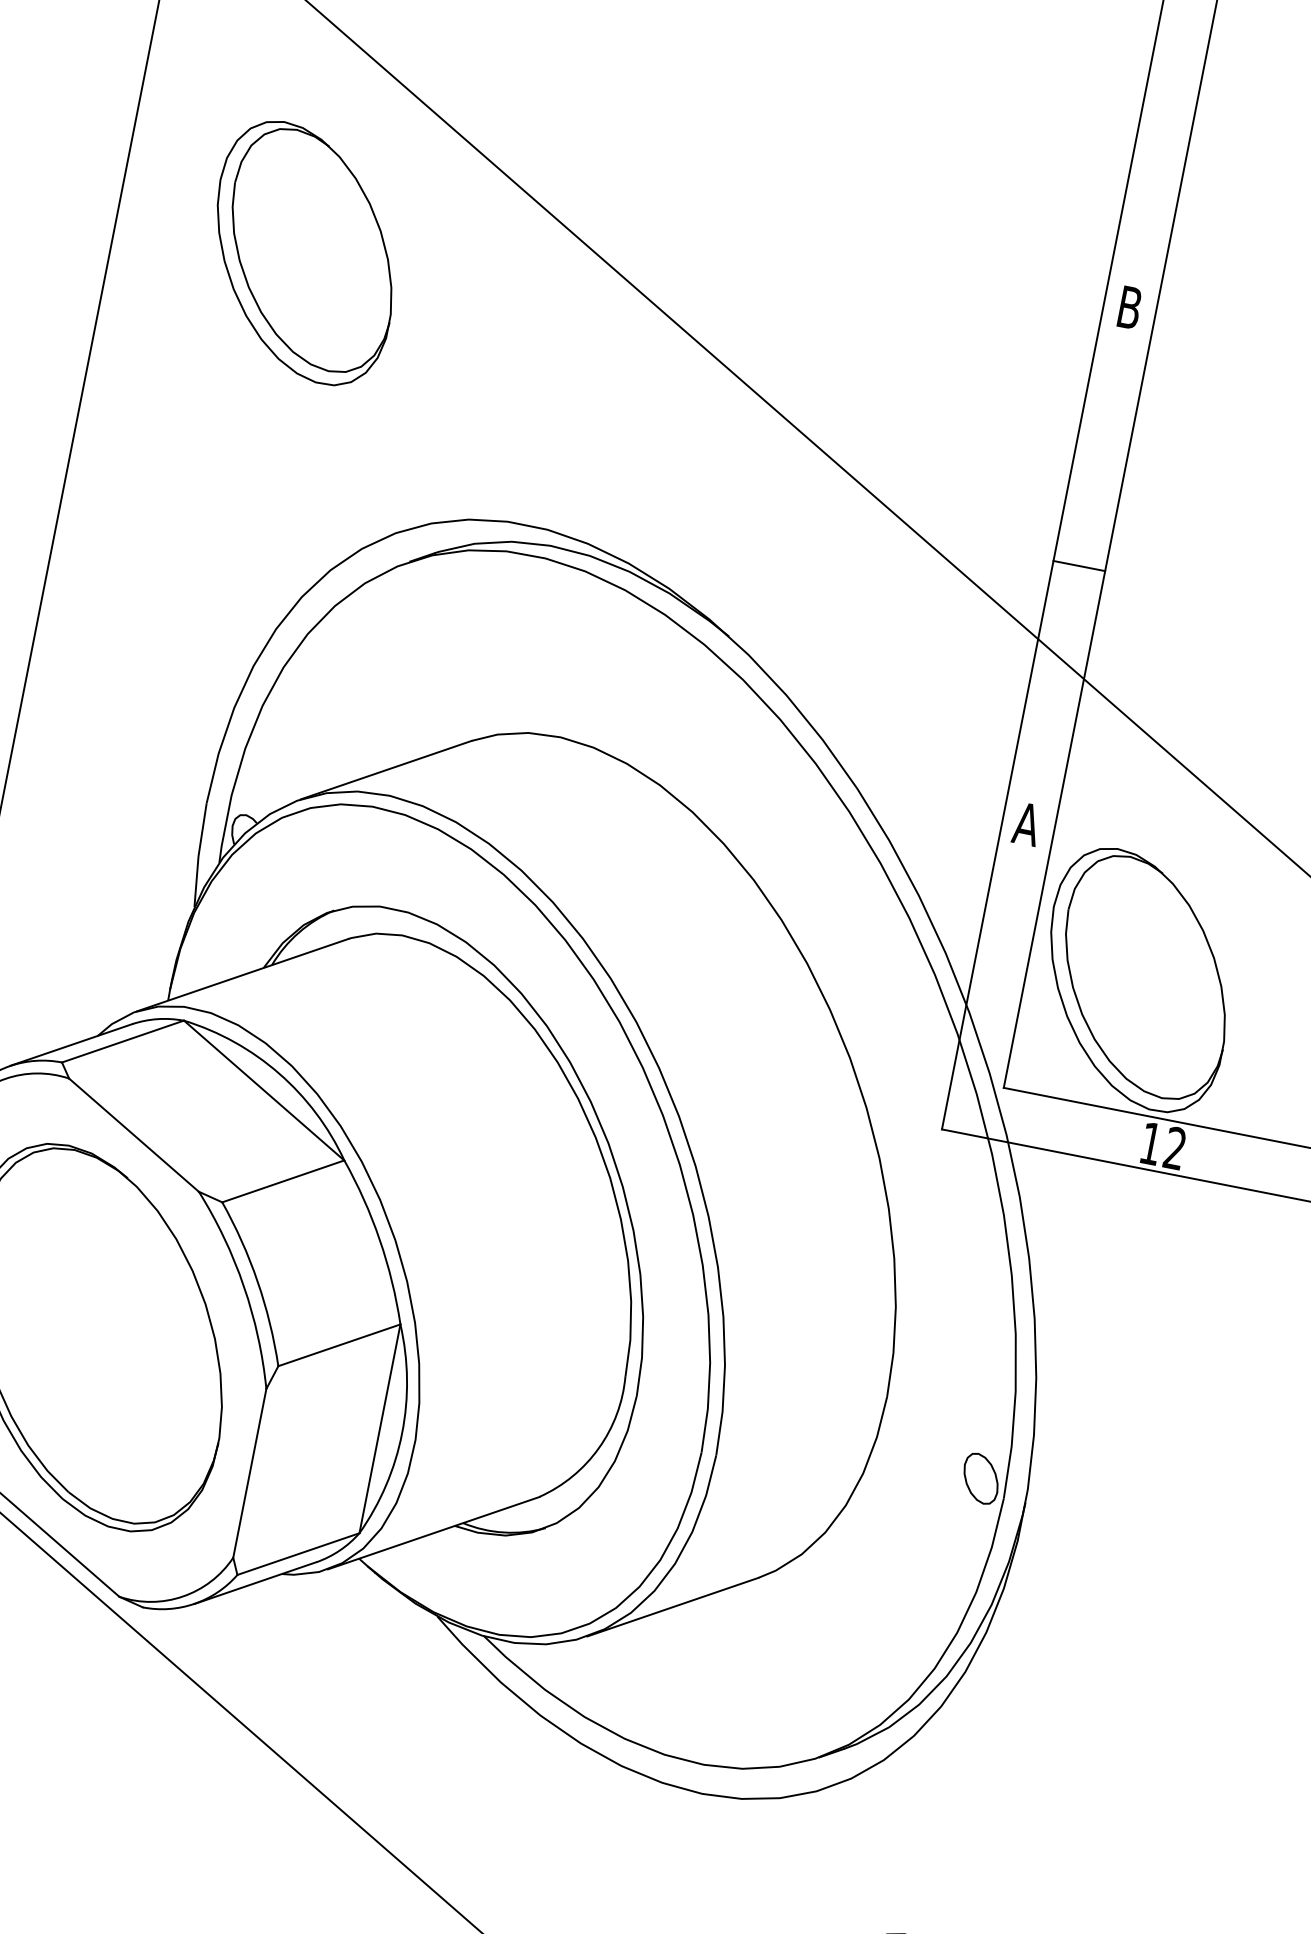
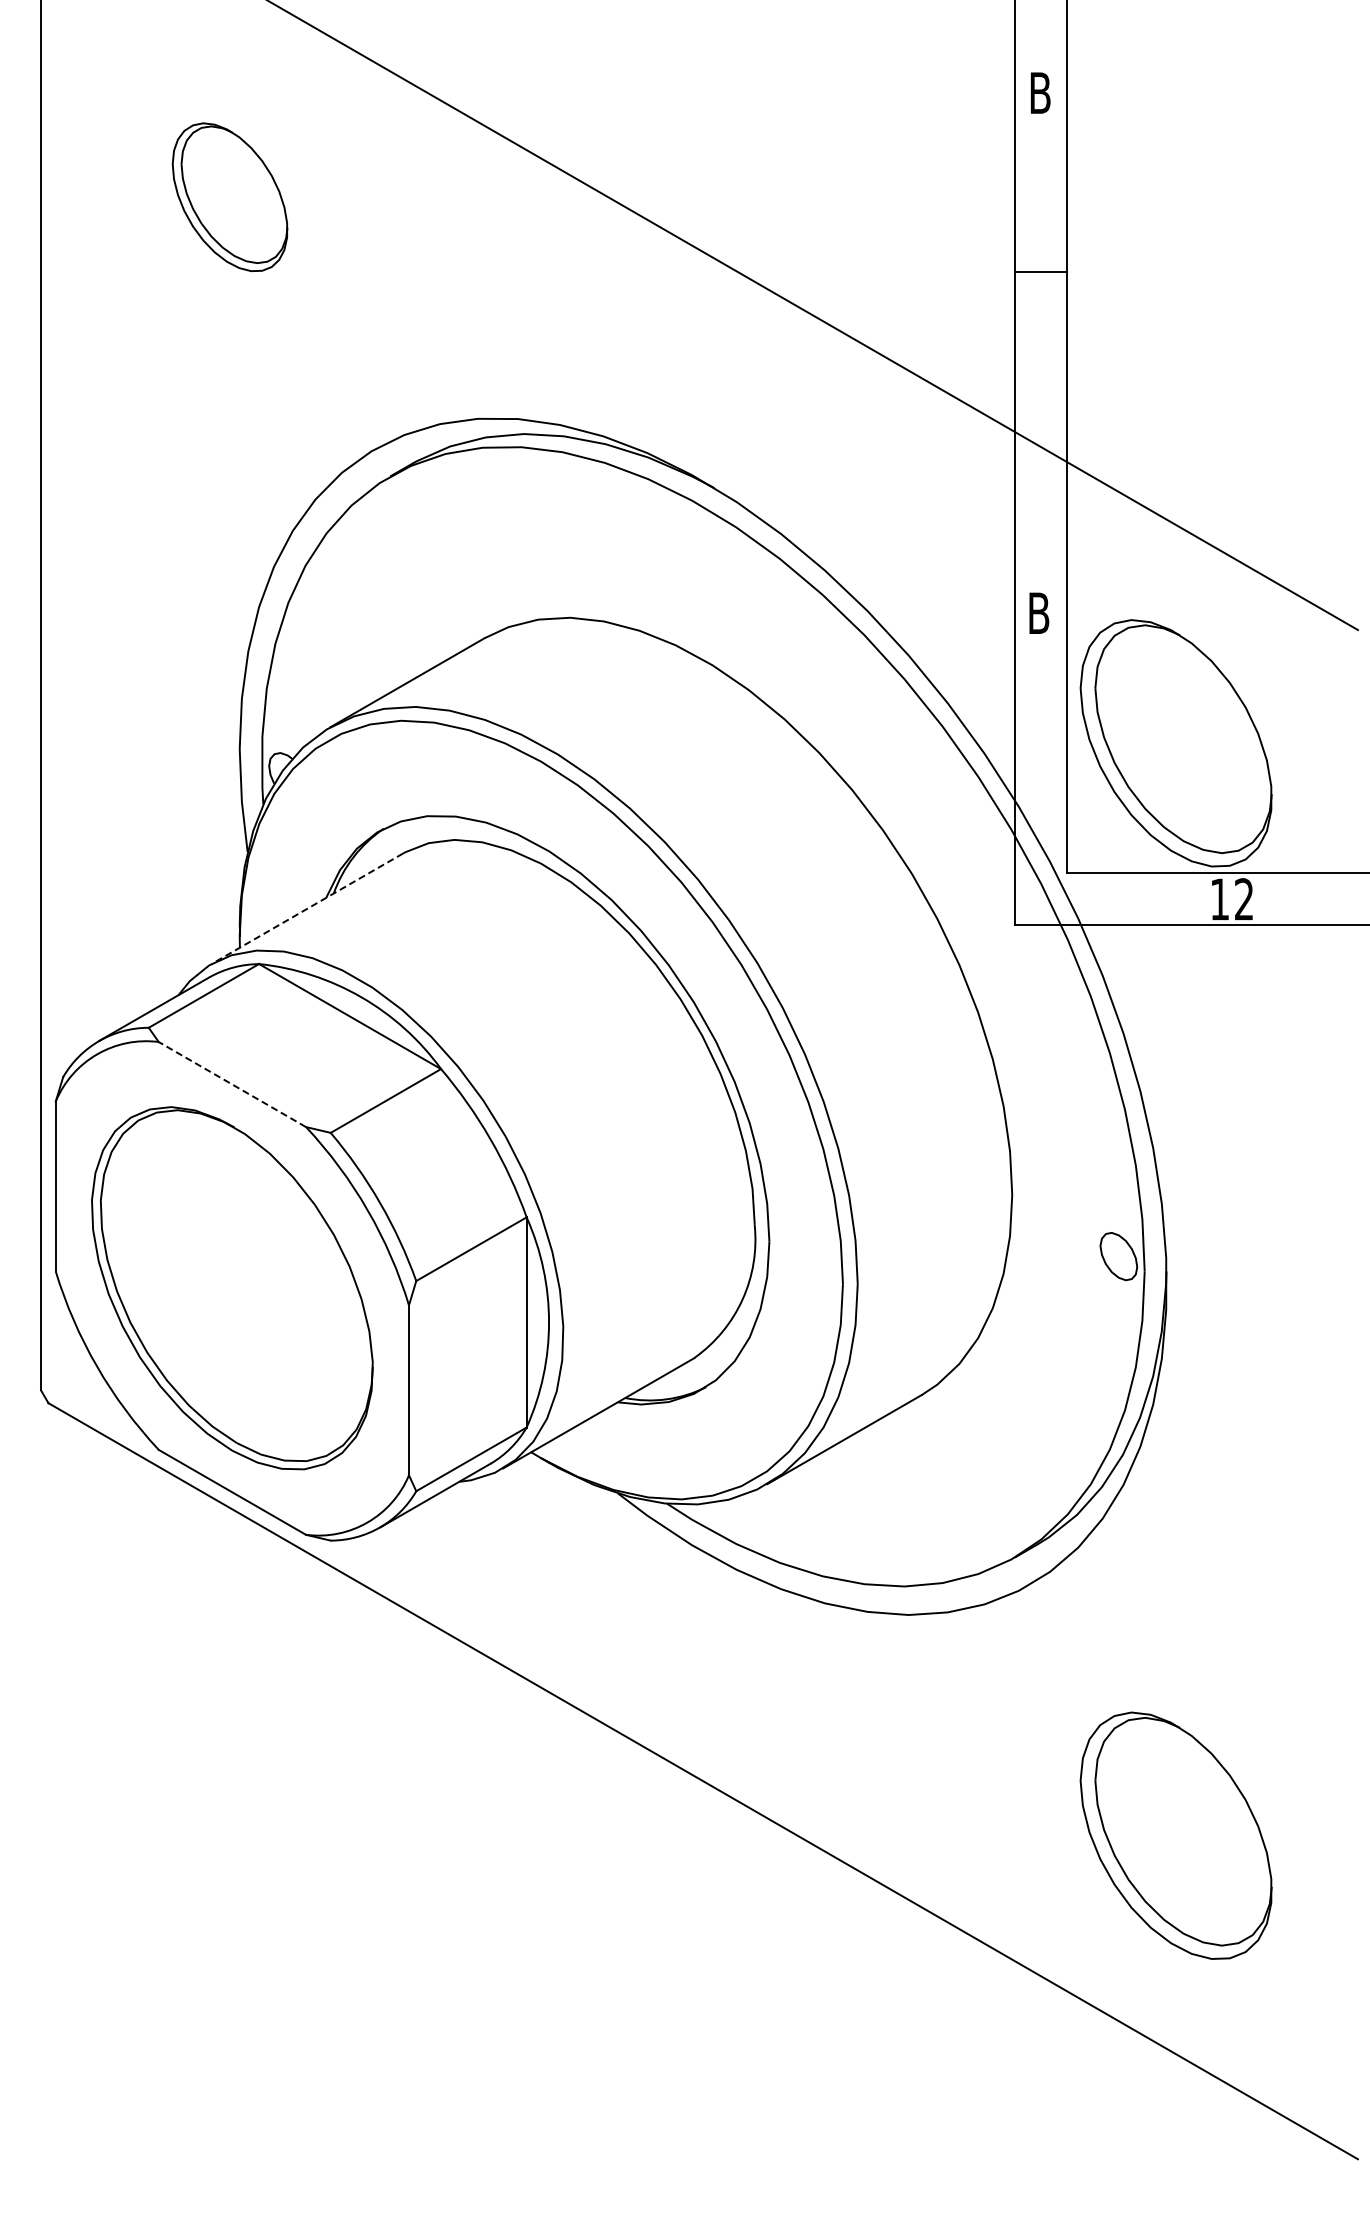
part: (304, 253) -> (229, 197), size x0.6
line: (1079, 566) -> (1040, 272), moved
text: (1026, 823) -> (1038, 612), A -> B
line: (242, 974) -> (307, 908), solid -> dashed
line: (134, 1135) -> (232, 1084), solid -> dashed

